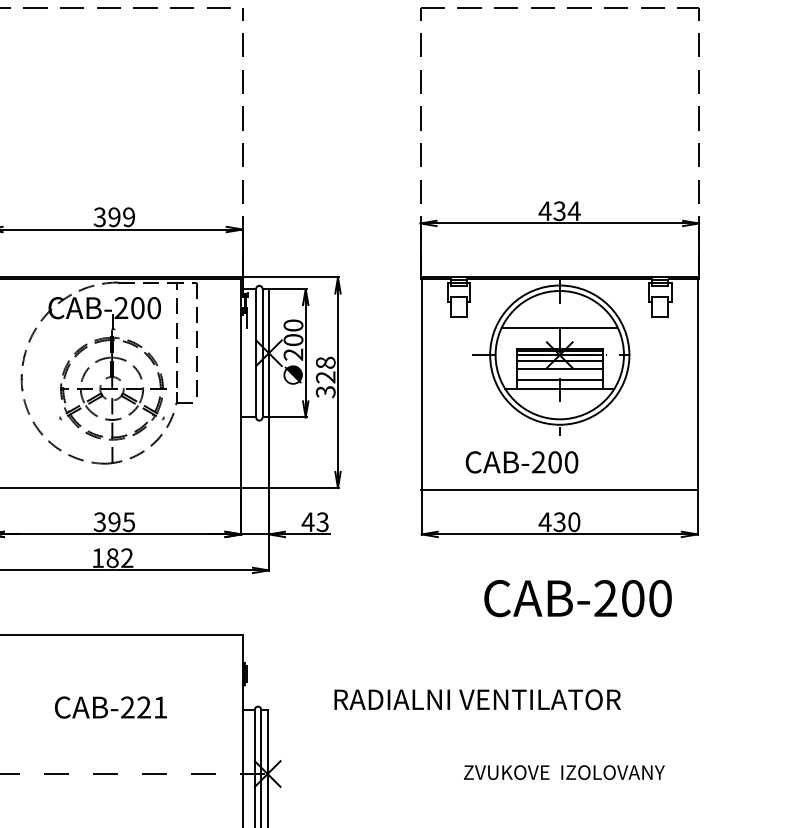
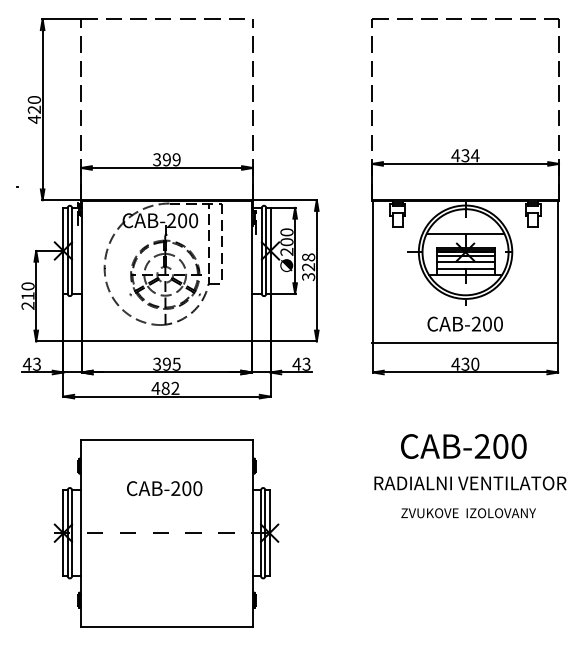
text: (520, 461) -> (464, 323), moved
text: (97, 558) -> (155, 388), 182 -> 482
text: (577, 598) -> (463, 446), moved
text: (477, 699) -> (470, 483), moved
text: (152, 707) -> (192, 488), CAB-221 -> CAB-200
text: (564, 772) -> (468, 513), moved

